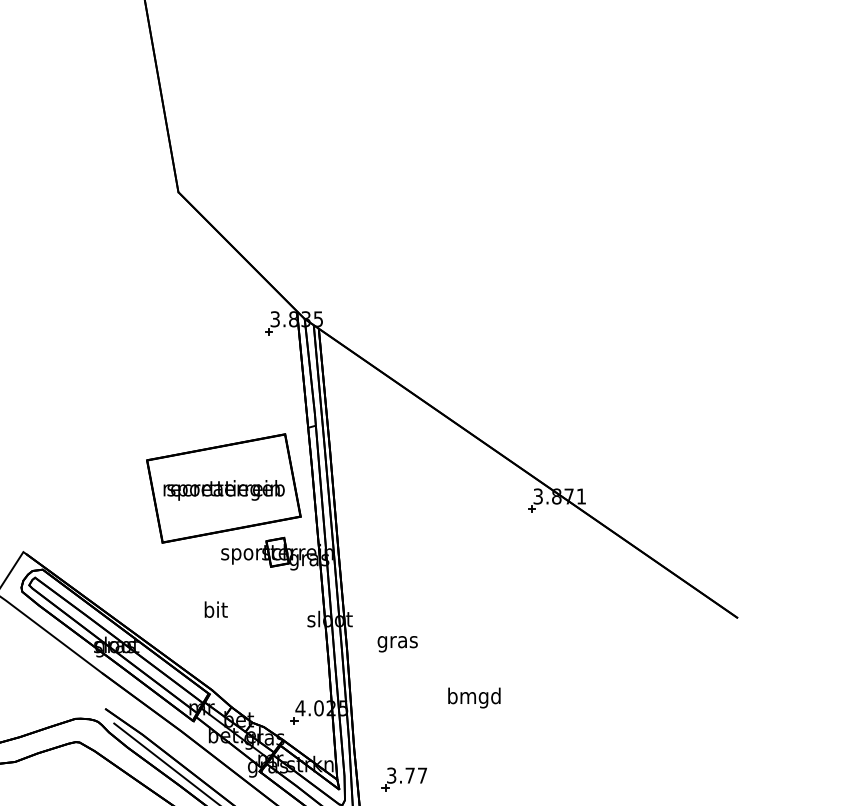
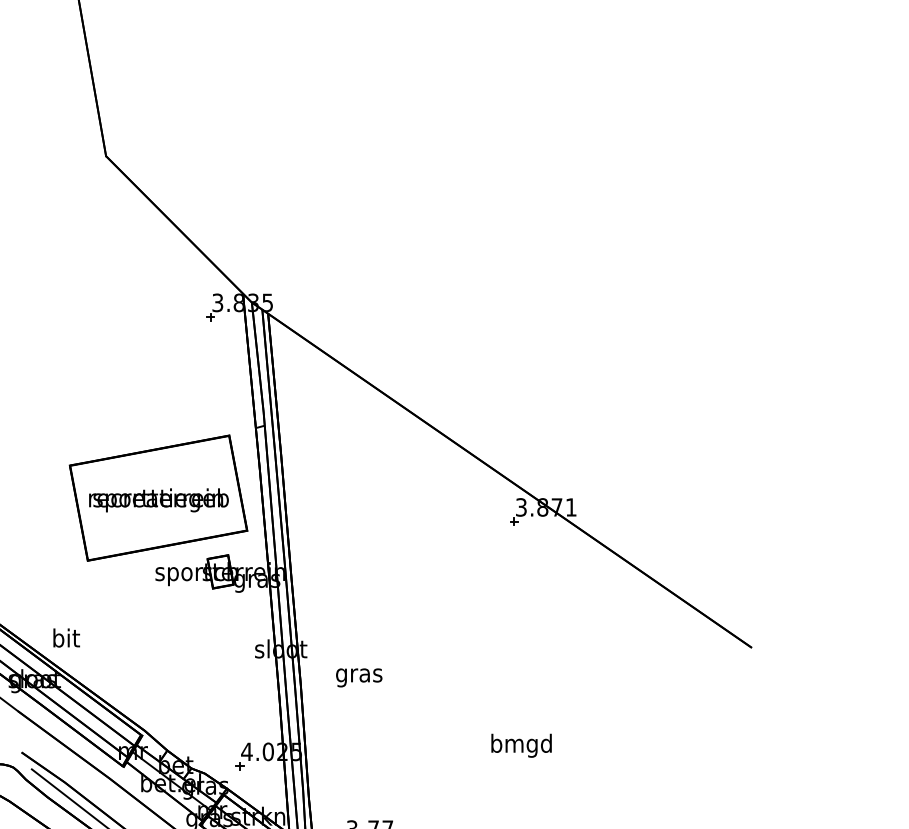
text: (215, 609) -> (65, 637), moved
text: (474, 697) -> (521, 745), moved

